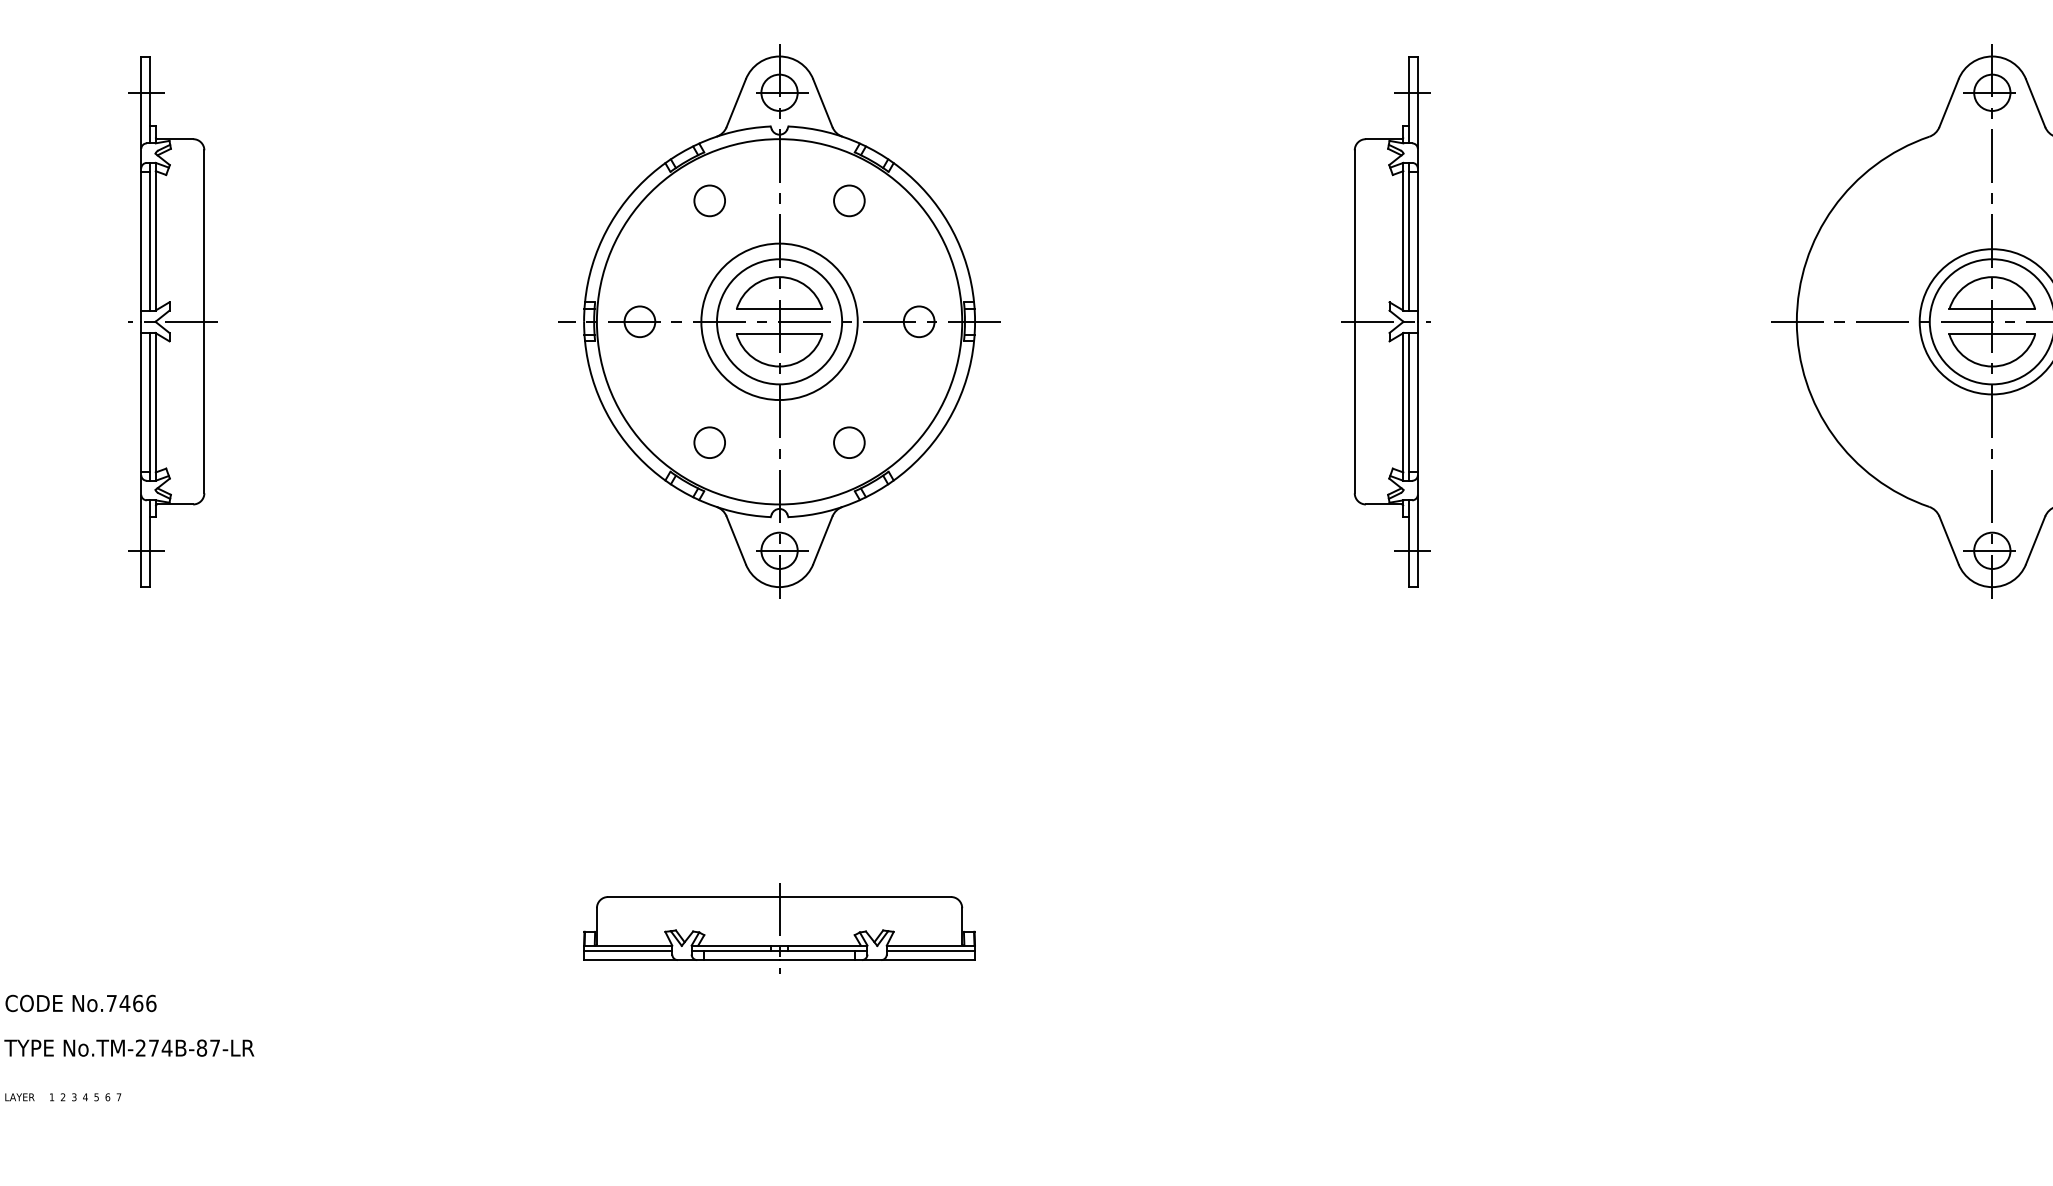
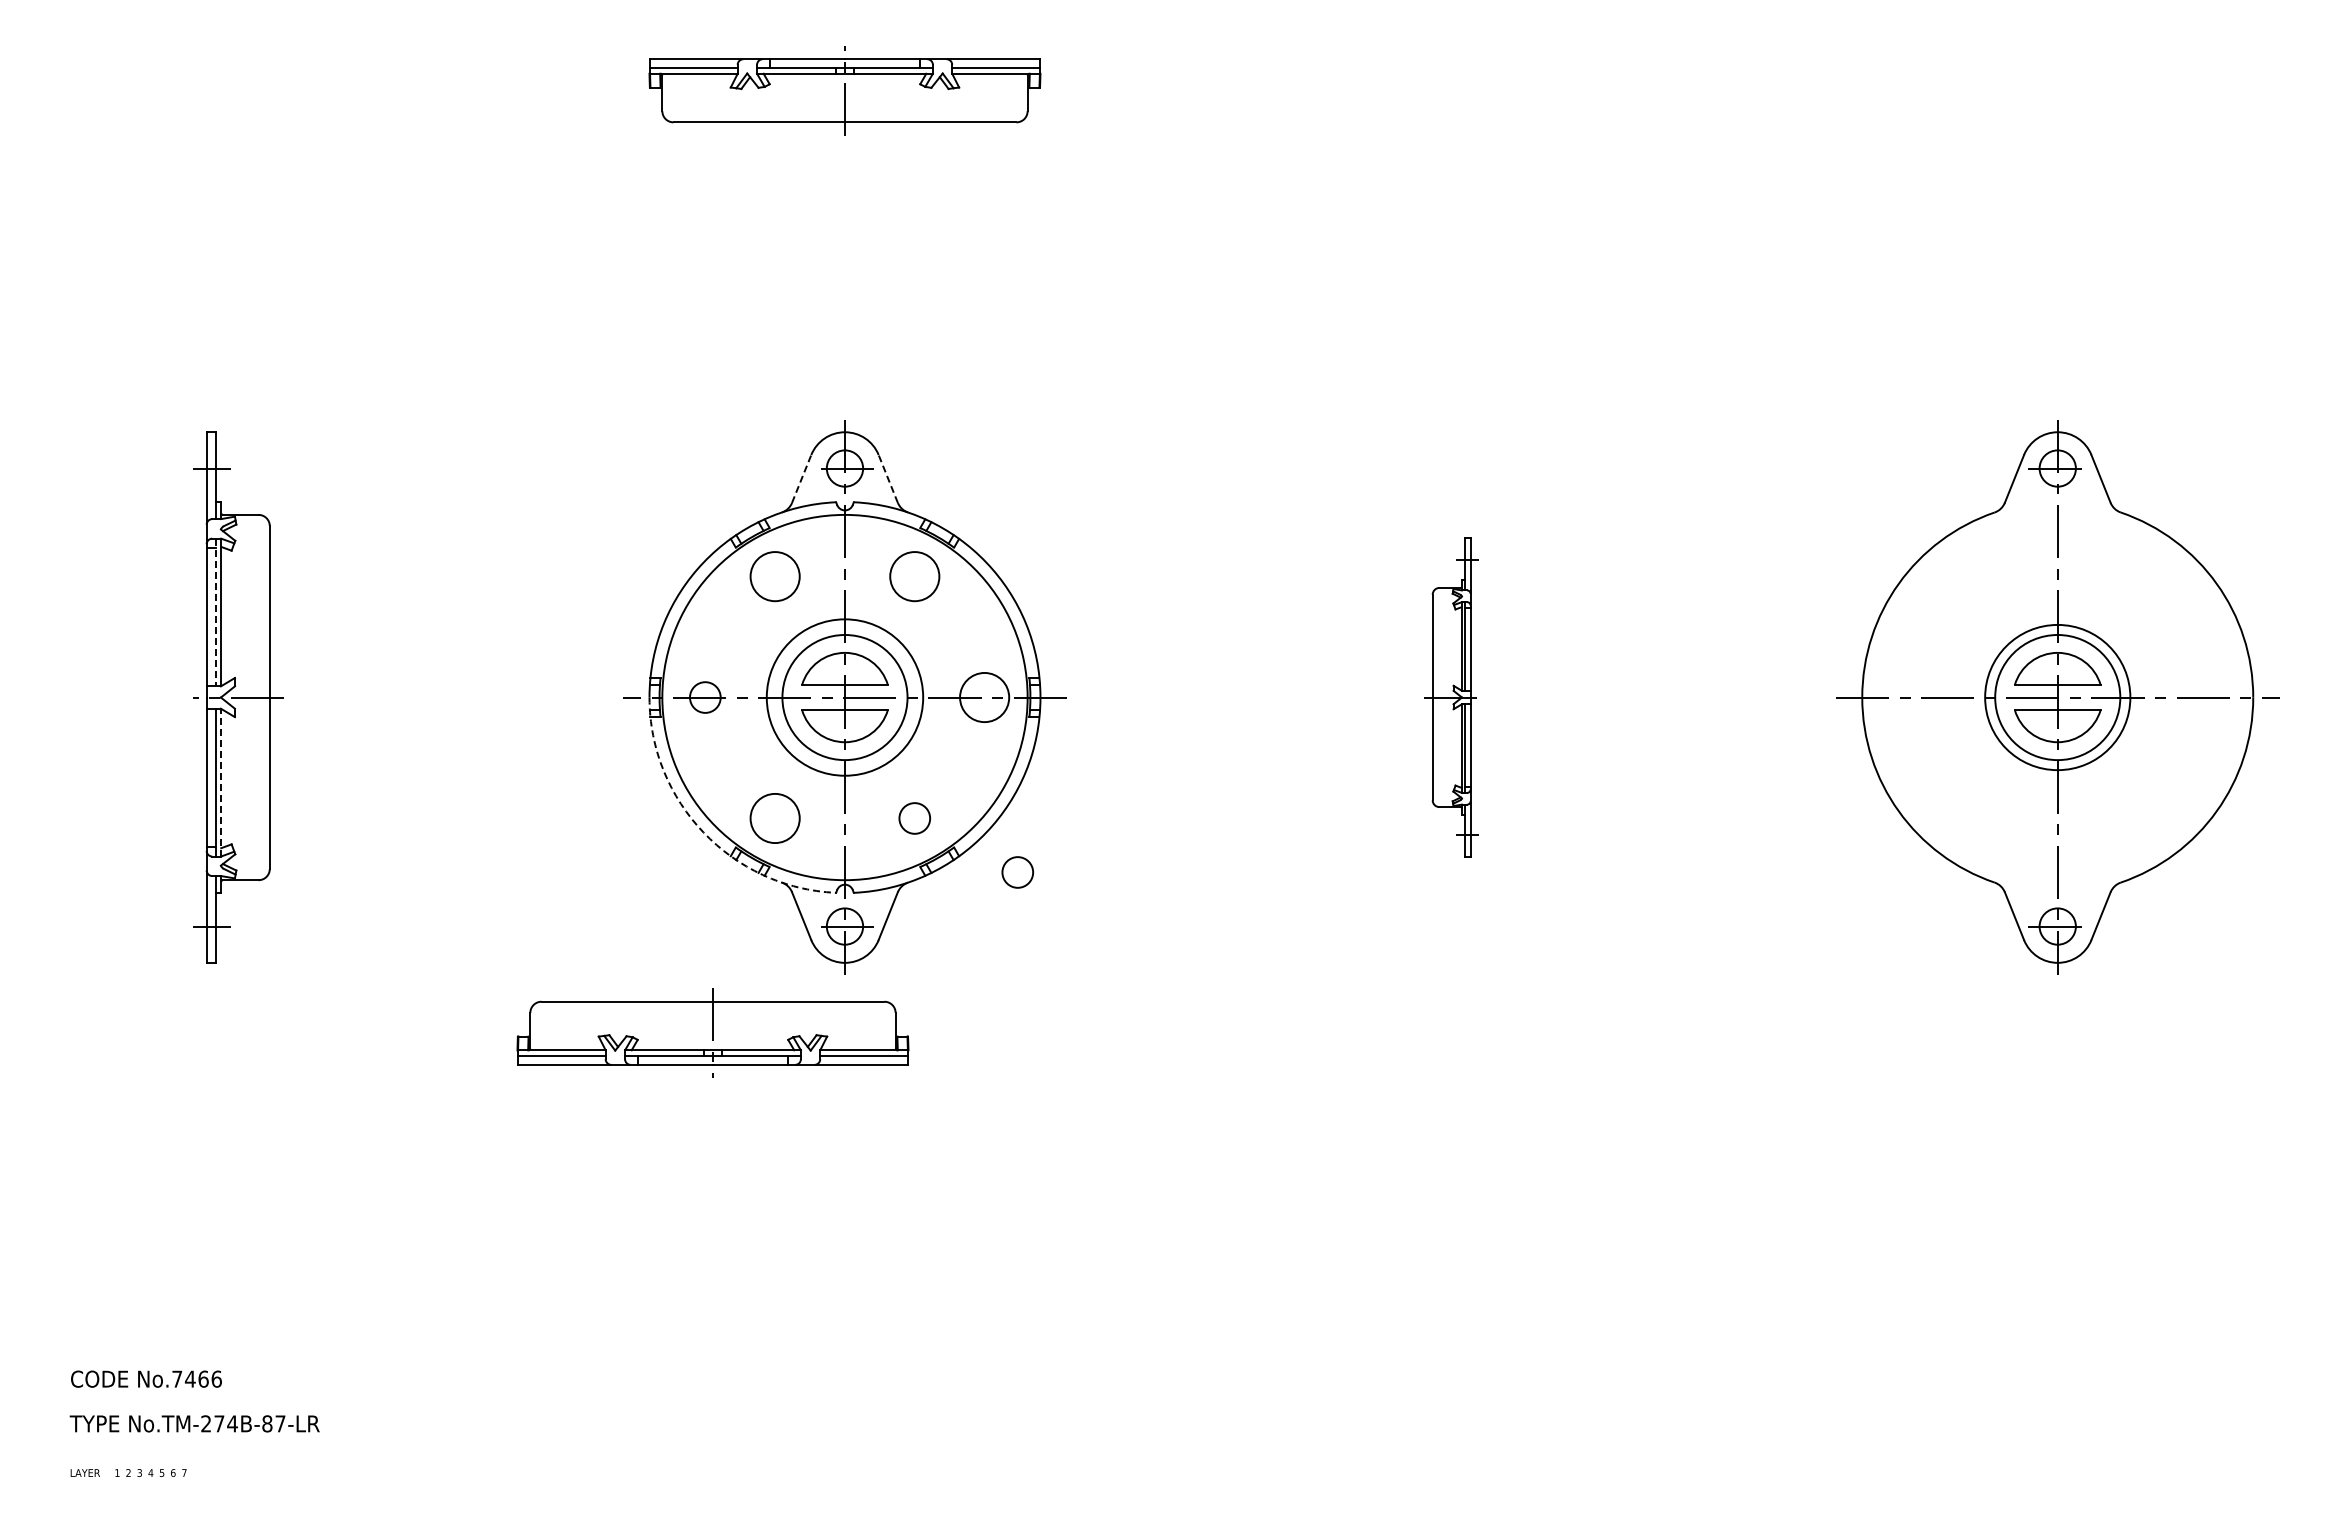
line: (736, 102) -> (801, 478), solid -> dashed
line: (823, 102) -> (888, 478), solid -> dashed
circle: (709, 200) -> (774, 576), size x1.6
circle: (849, 200) -> (914, 576), size x1.6
line: (150, 236) -> (215, 612), solid -> dashed
circle: (919, 321) -> (984, 697), size x1.6
part: (1386, 321) -> (1451, 697), size x0.6
line: (156, 406) -> (221, 782), solid -> dashed
circle: (709, 442) -> (774, 818), size x1.6
arc: (638, 456) -> (703, 832), solid -> dashed
circle: (952, 496) -> (1017, 872), added
part: (779, 927) -> (712, 1032), moved

